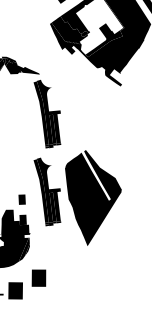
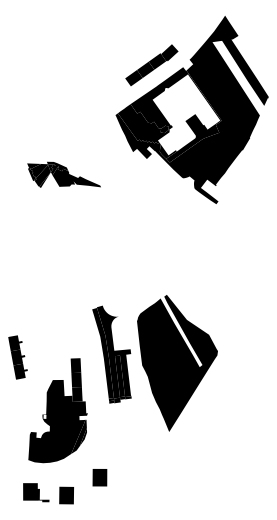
fill: (86, 48) -> (167, 150), added
part: (47, 114) -> (111, 243), removed
fill: (22, 209) -> (76, 379), added
part: (38, 278) -> (99, 477), size x0.71
part: (15, 290) -> (66, 495), size x0.71

